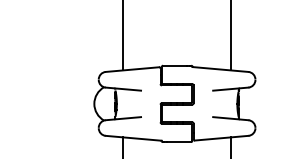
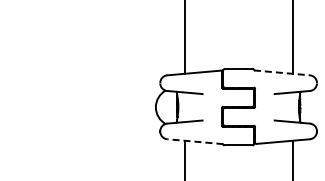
line: (220, 69) -> (282, 72), solid -> dashed
line: (132, 138) -> (194, 141), solid -> dashed

